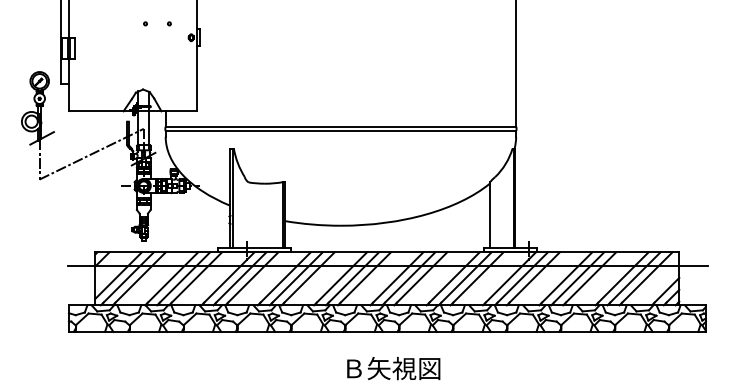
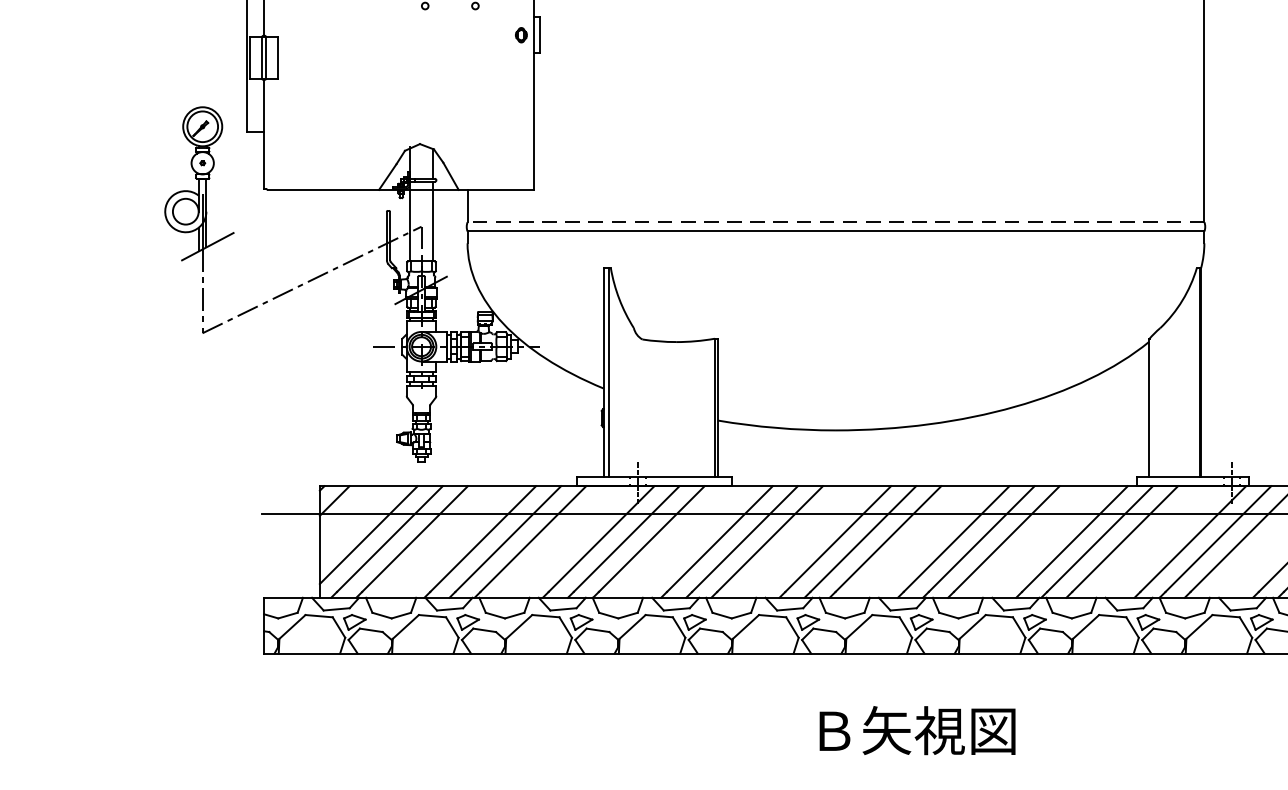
line: (340, 126) -> (835, 221), solid -> dashed
text: (393, 368) -> (917, 730), moved

